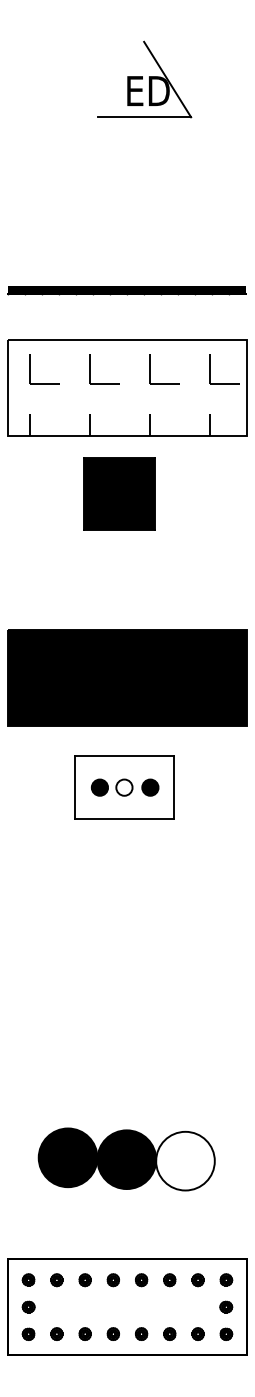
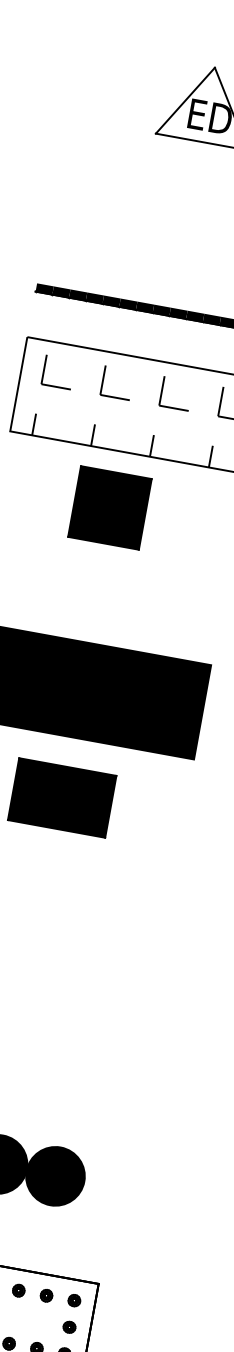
line: (120, 79) -> (184, 100), added
fill: (124, 787) -> (62, 797), added
fill: (124, 787) -> (62, 797), added
fill: (185, 1160) -> (55, 1175), added

